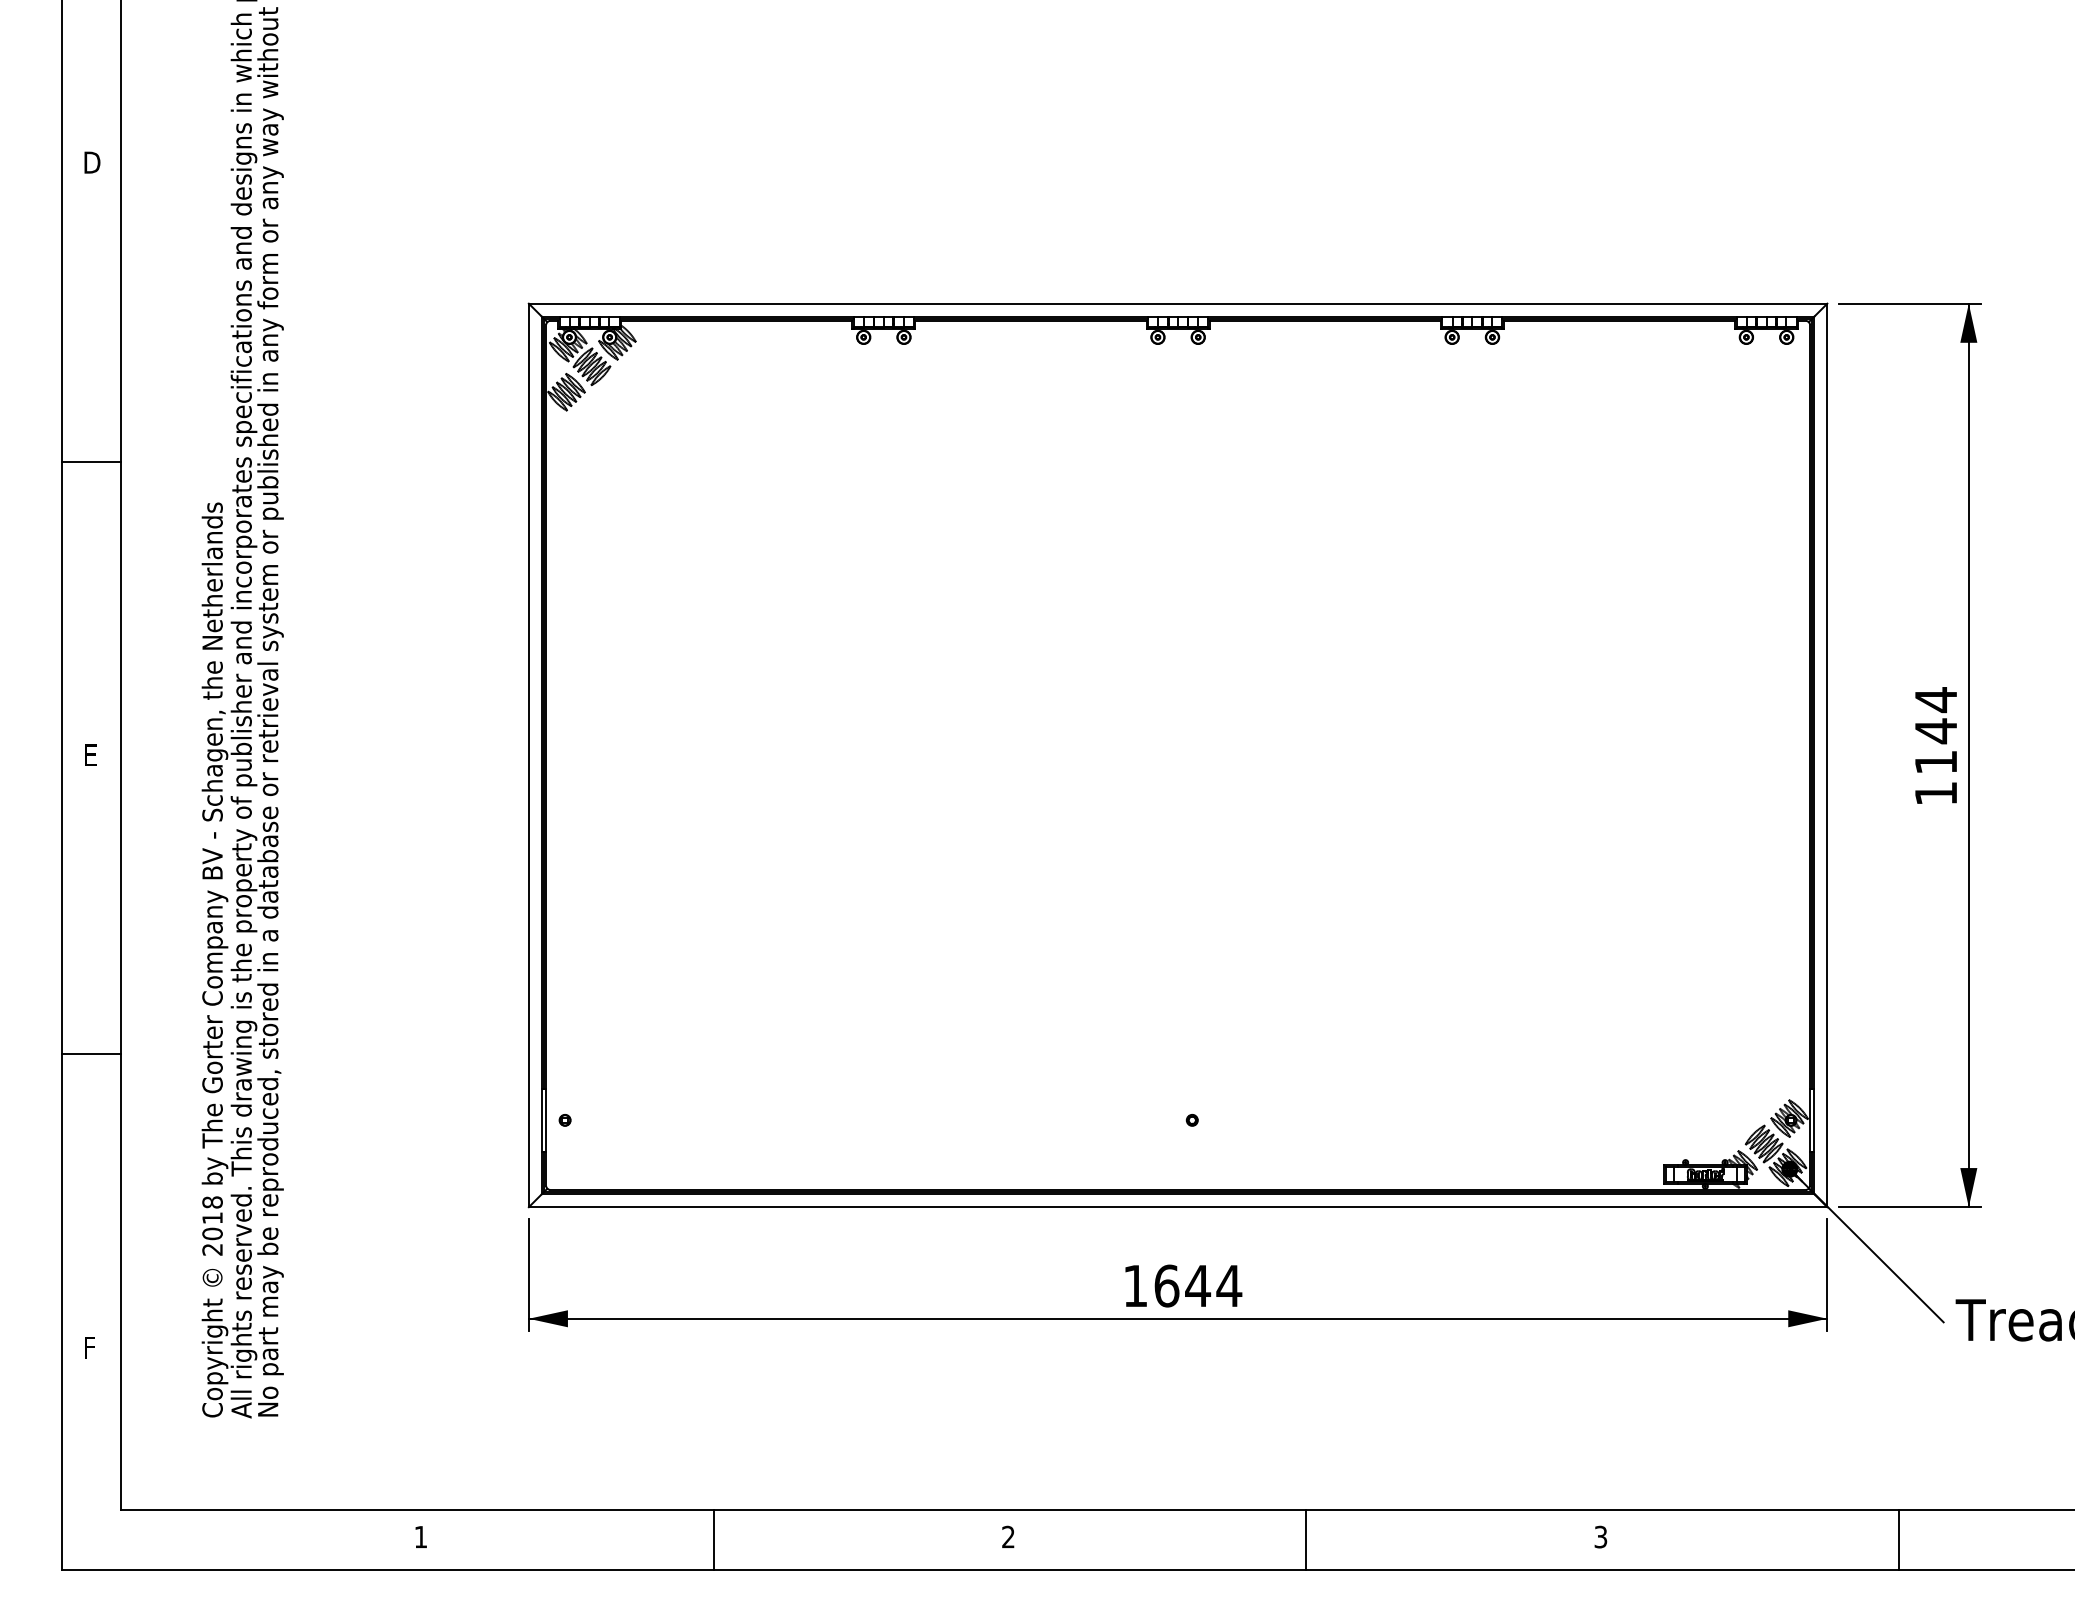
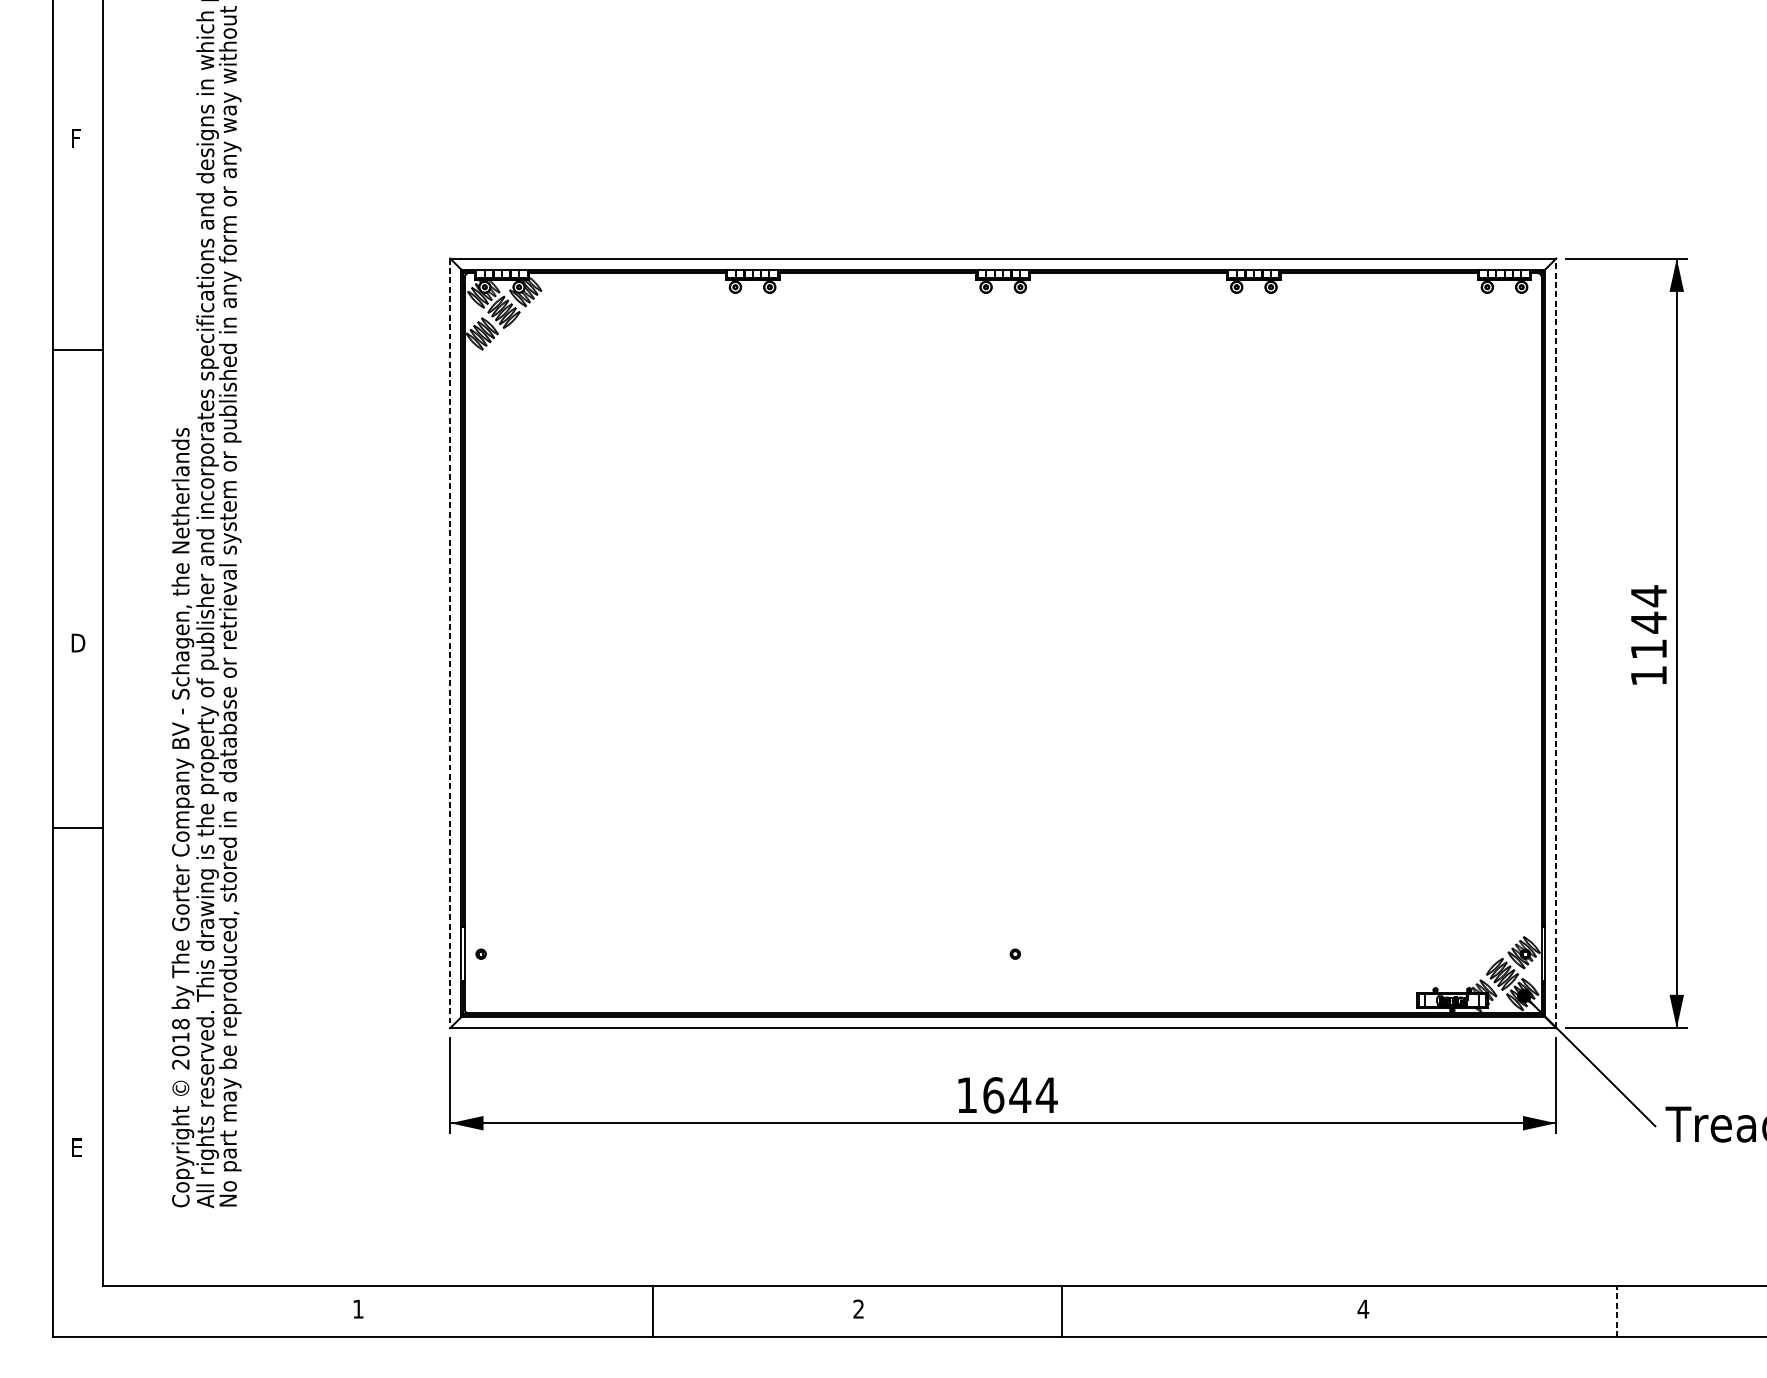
text: (92, 162) -> (78, 138), D -> F
line: (91, 461) -> (77, 349), moved
text: (92, 754) -> (78, 642), E -> D
line: (528, 755) -> (449, 643), solid -> dashed
line: (1827, 755) -> (1556, 643), solid -> dashed
line: (91, 1054) -> (77, 828), moved
text: (91, 1347) -> (77, 1147), F -> E
text: (1600, 1536) -> (1363, 1308), 3 -> 4
line: (713, 1539) -> (652, 1311), moved
line: (1306, 1539) -> (1062, 1311), moved
line: (1898, 1539) -> (1616, 1311), solid -> dashed

